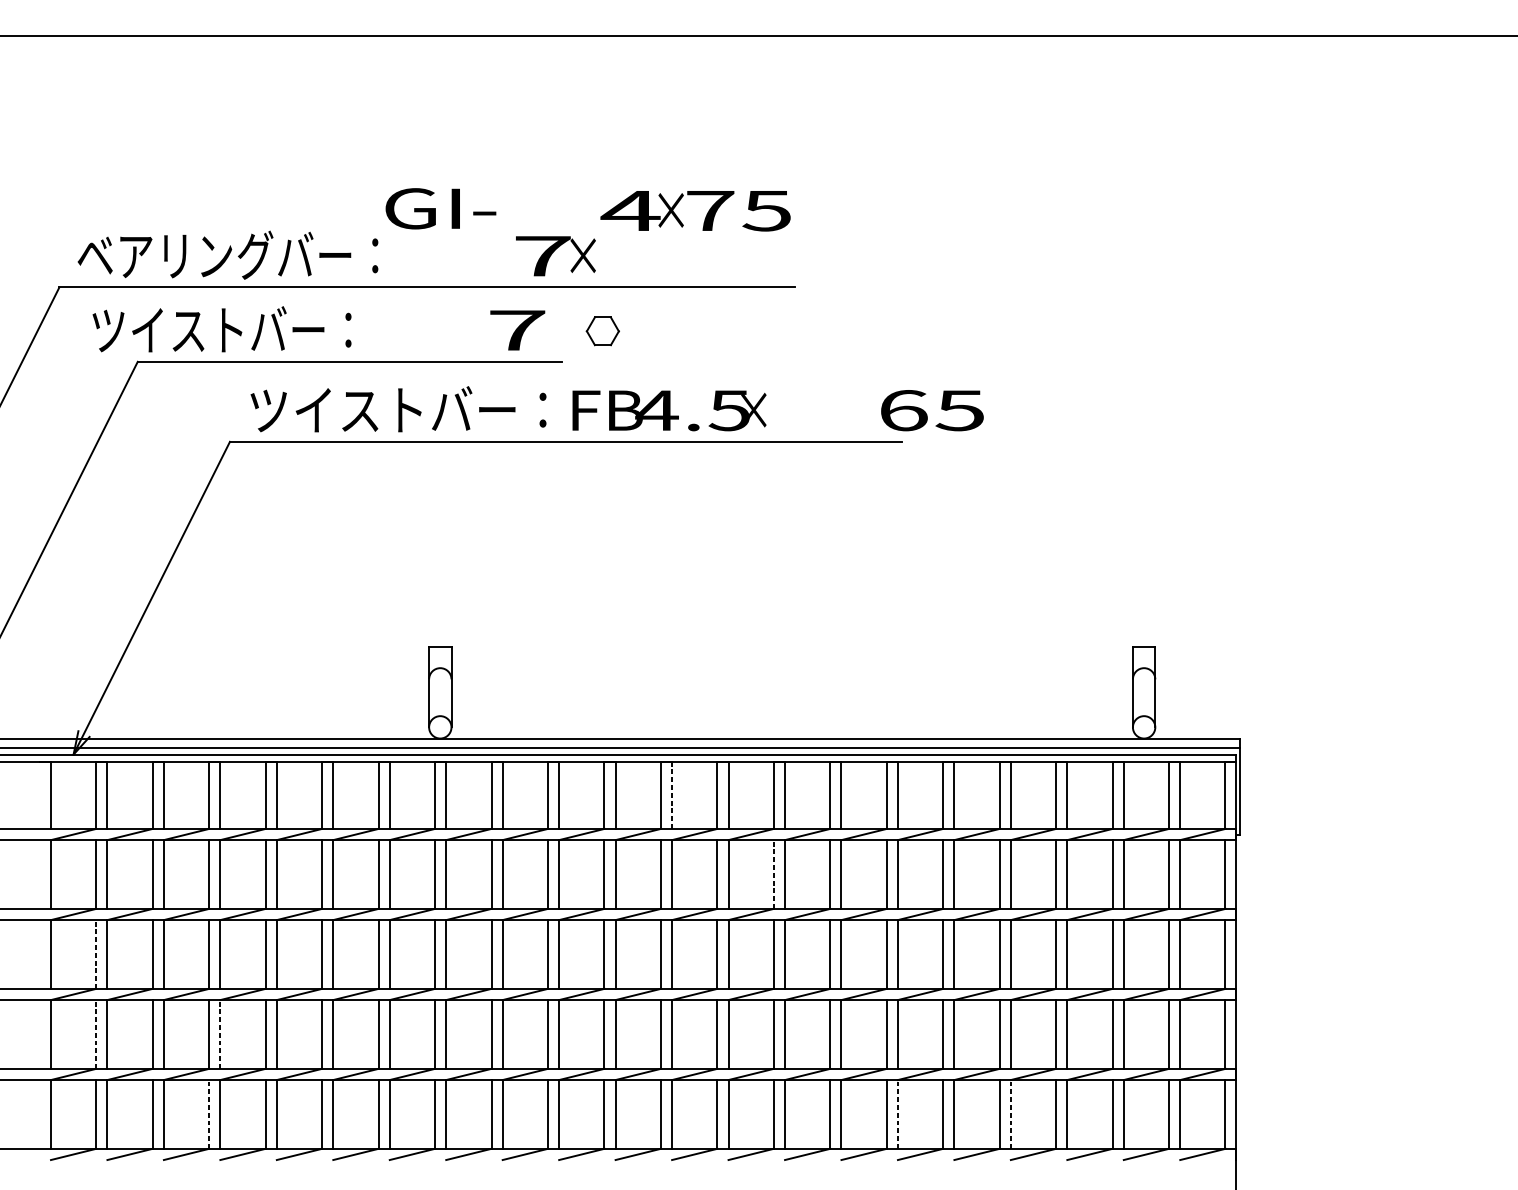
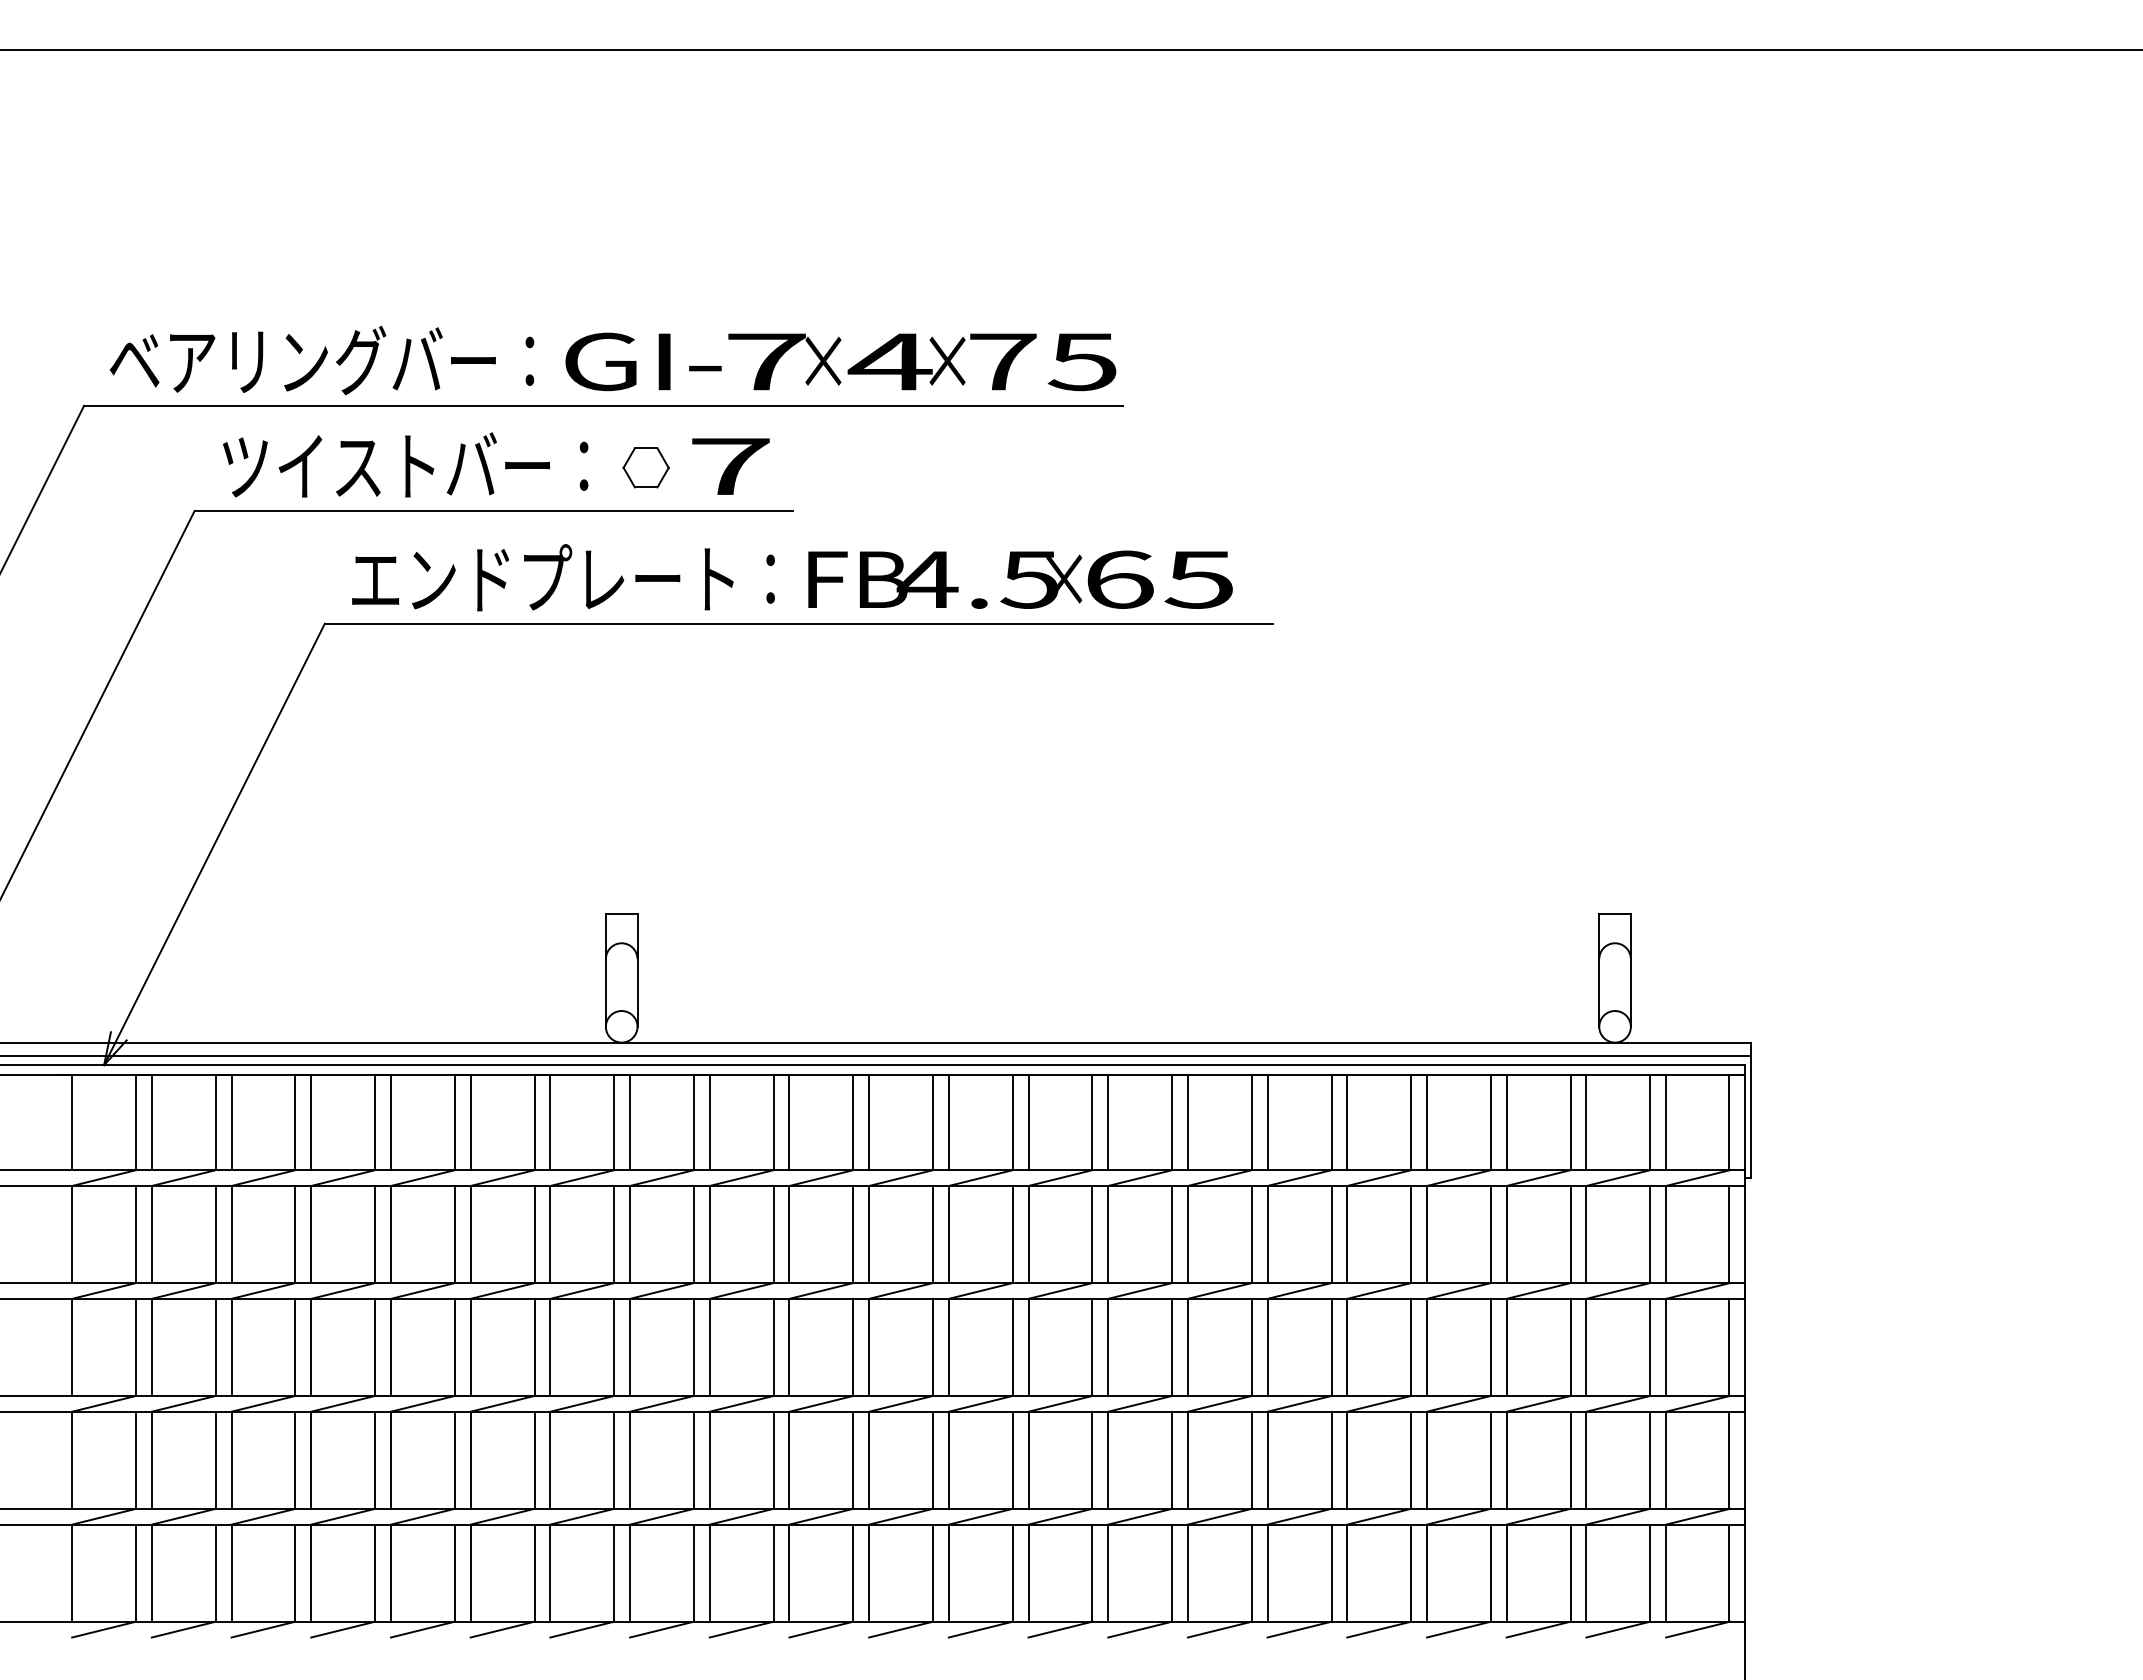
text: (440, 208) -> (643, 361), moved
text: (695, 211) -> (981, 362), moved
text: (221, 328) -> (405, 464), moved
part: (602, 331) -> (645, 467), moved
text: (399, 409) -> (563, 577), ツイストバー： -> エンドプレート：
text: (931, 410) -> (1159, 579), moved
line: (671, 795) -> (948, 1122), dashed -> solid
line: (773, 874) -> (1092, 1234), dashed -> solid
line: (96, 954) -> (136, 1347), dashed -> solid
line: (96, 1034) -> (136, 1460), dashed -> solid
line: (220, 1034) -> (311, 1460), dashed -> solid
line: (209, 1114) -> (295, 1573), dashed -> solid
line: (897, 1114) -> (1267, 1573), dashed -> solid
line: (1011, 1114) -> (1427, 1573), dashed -> solid

